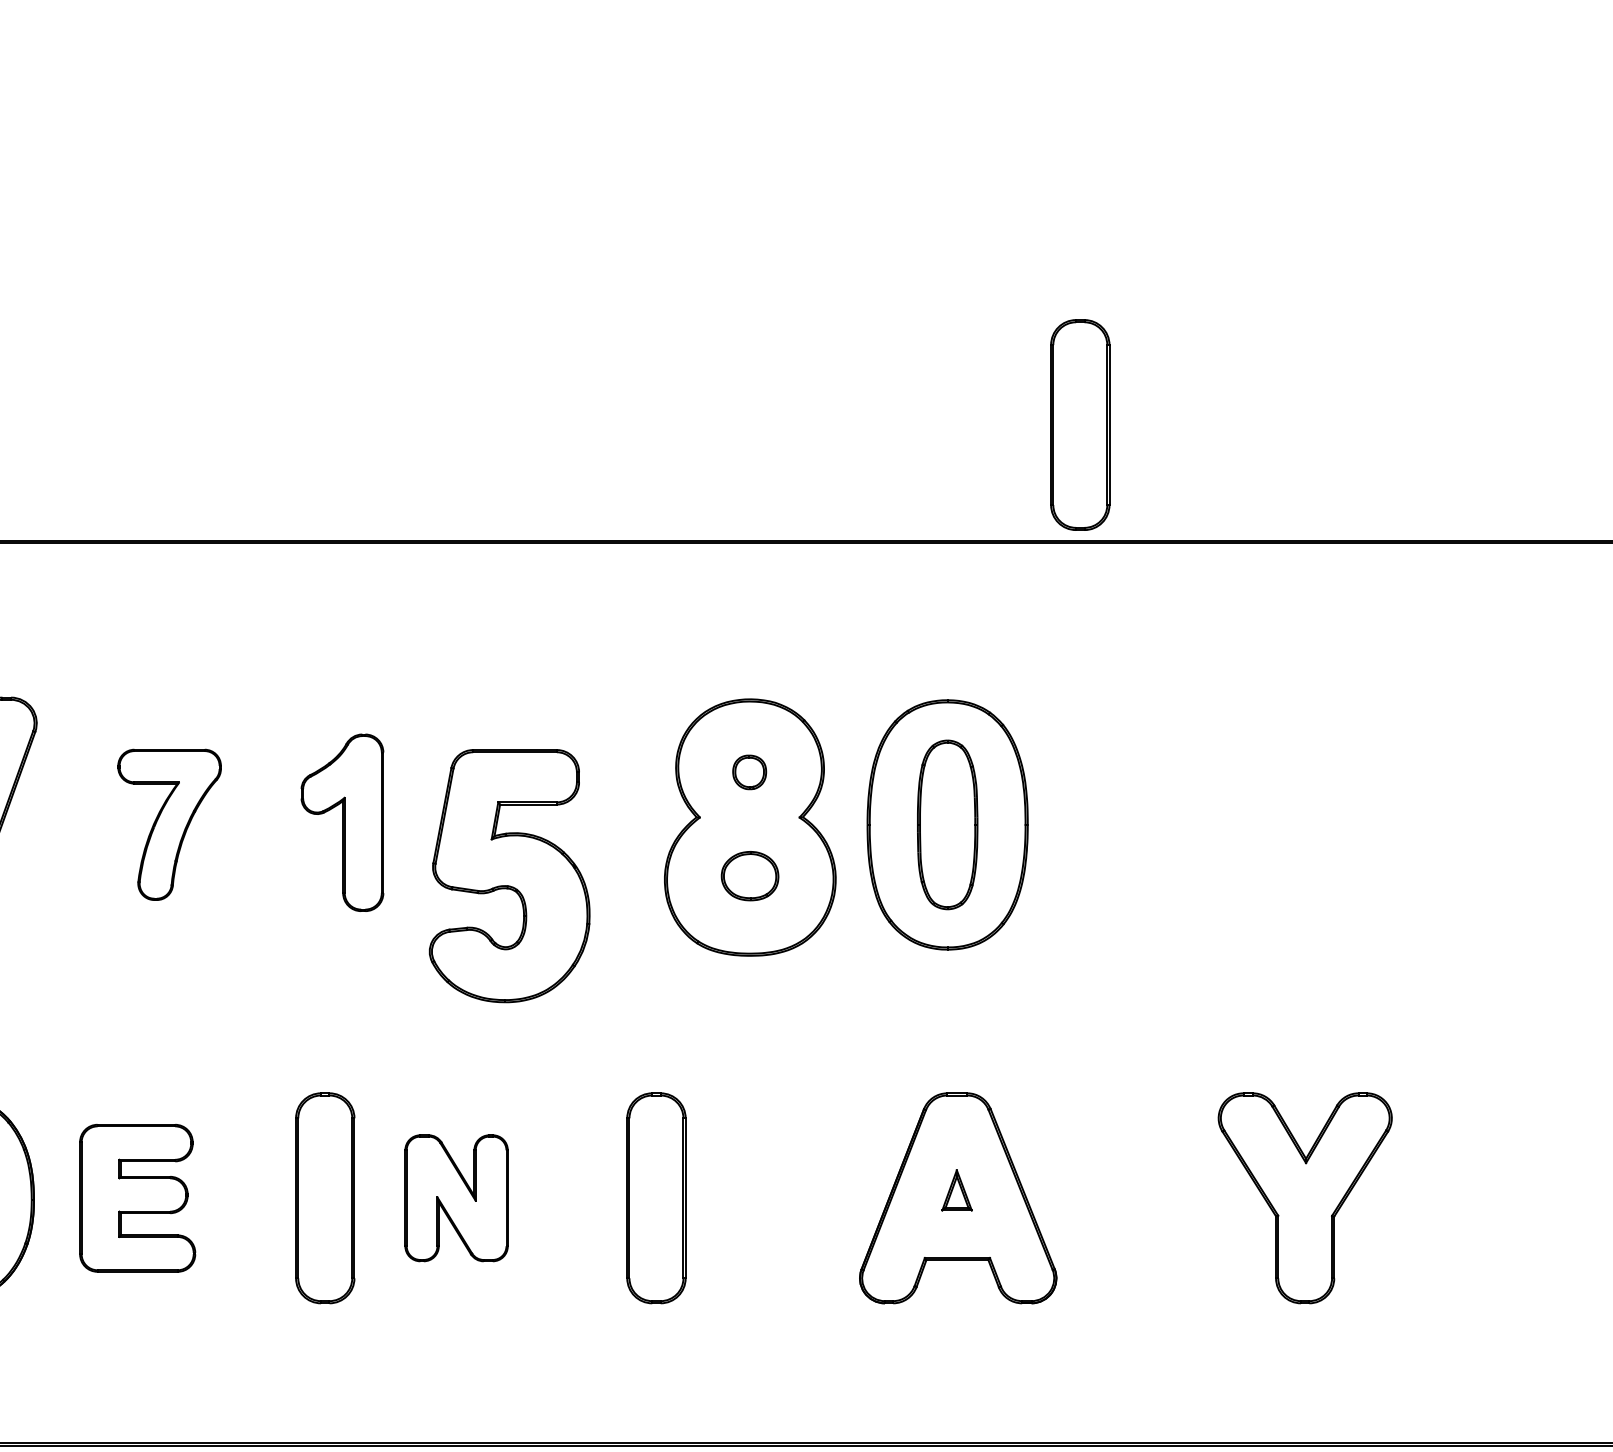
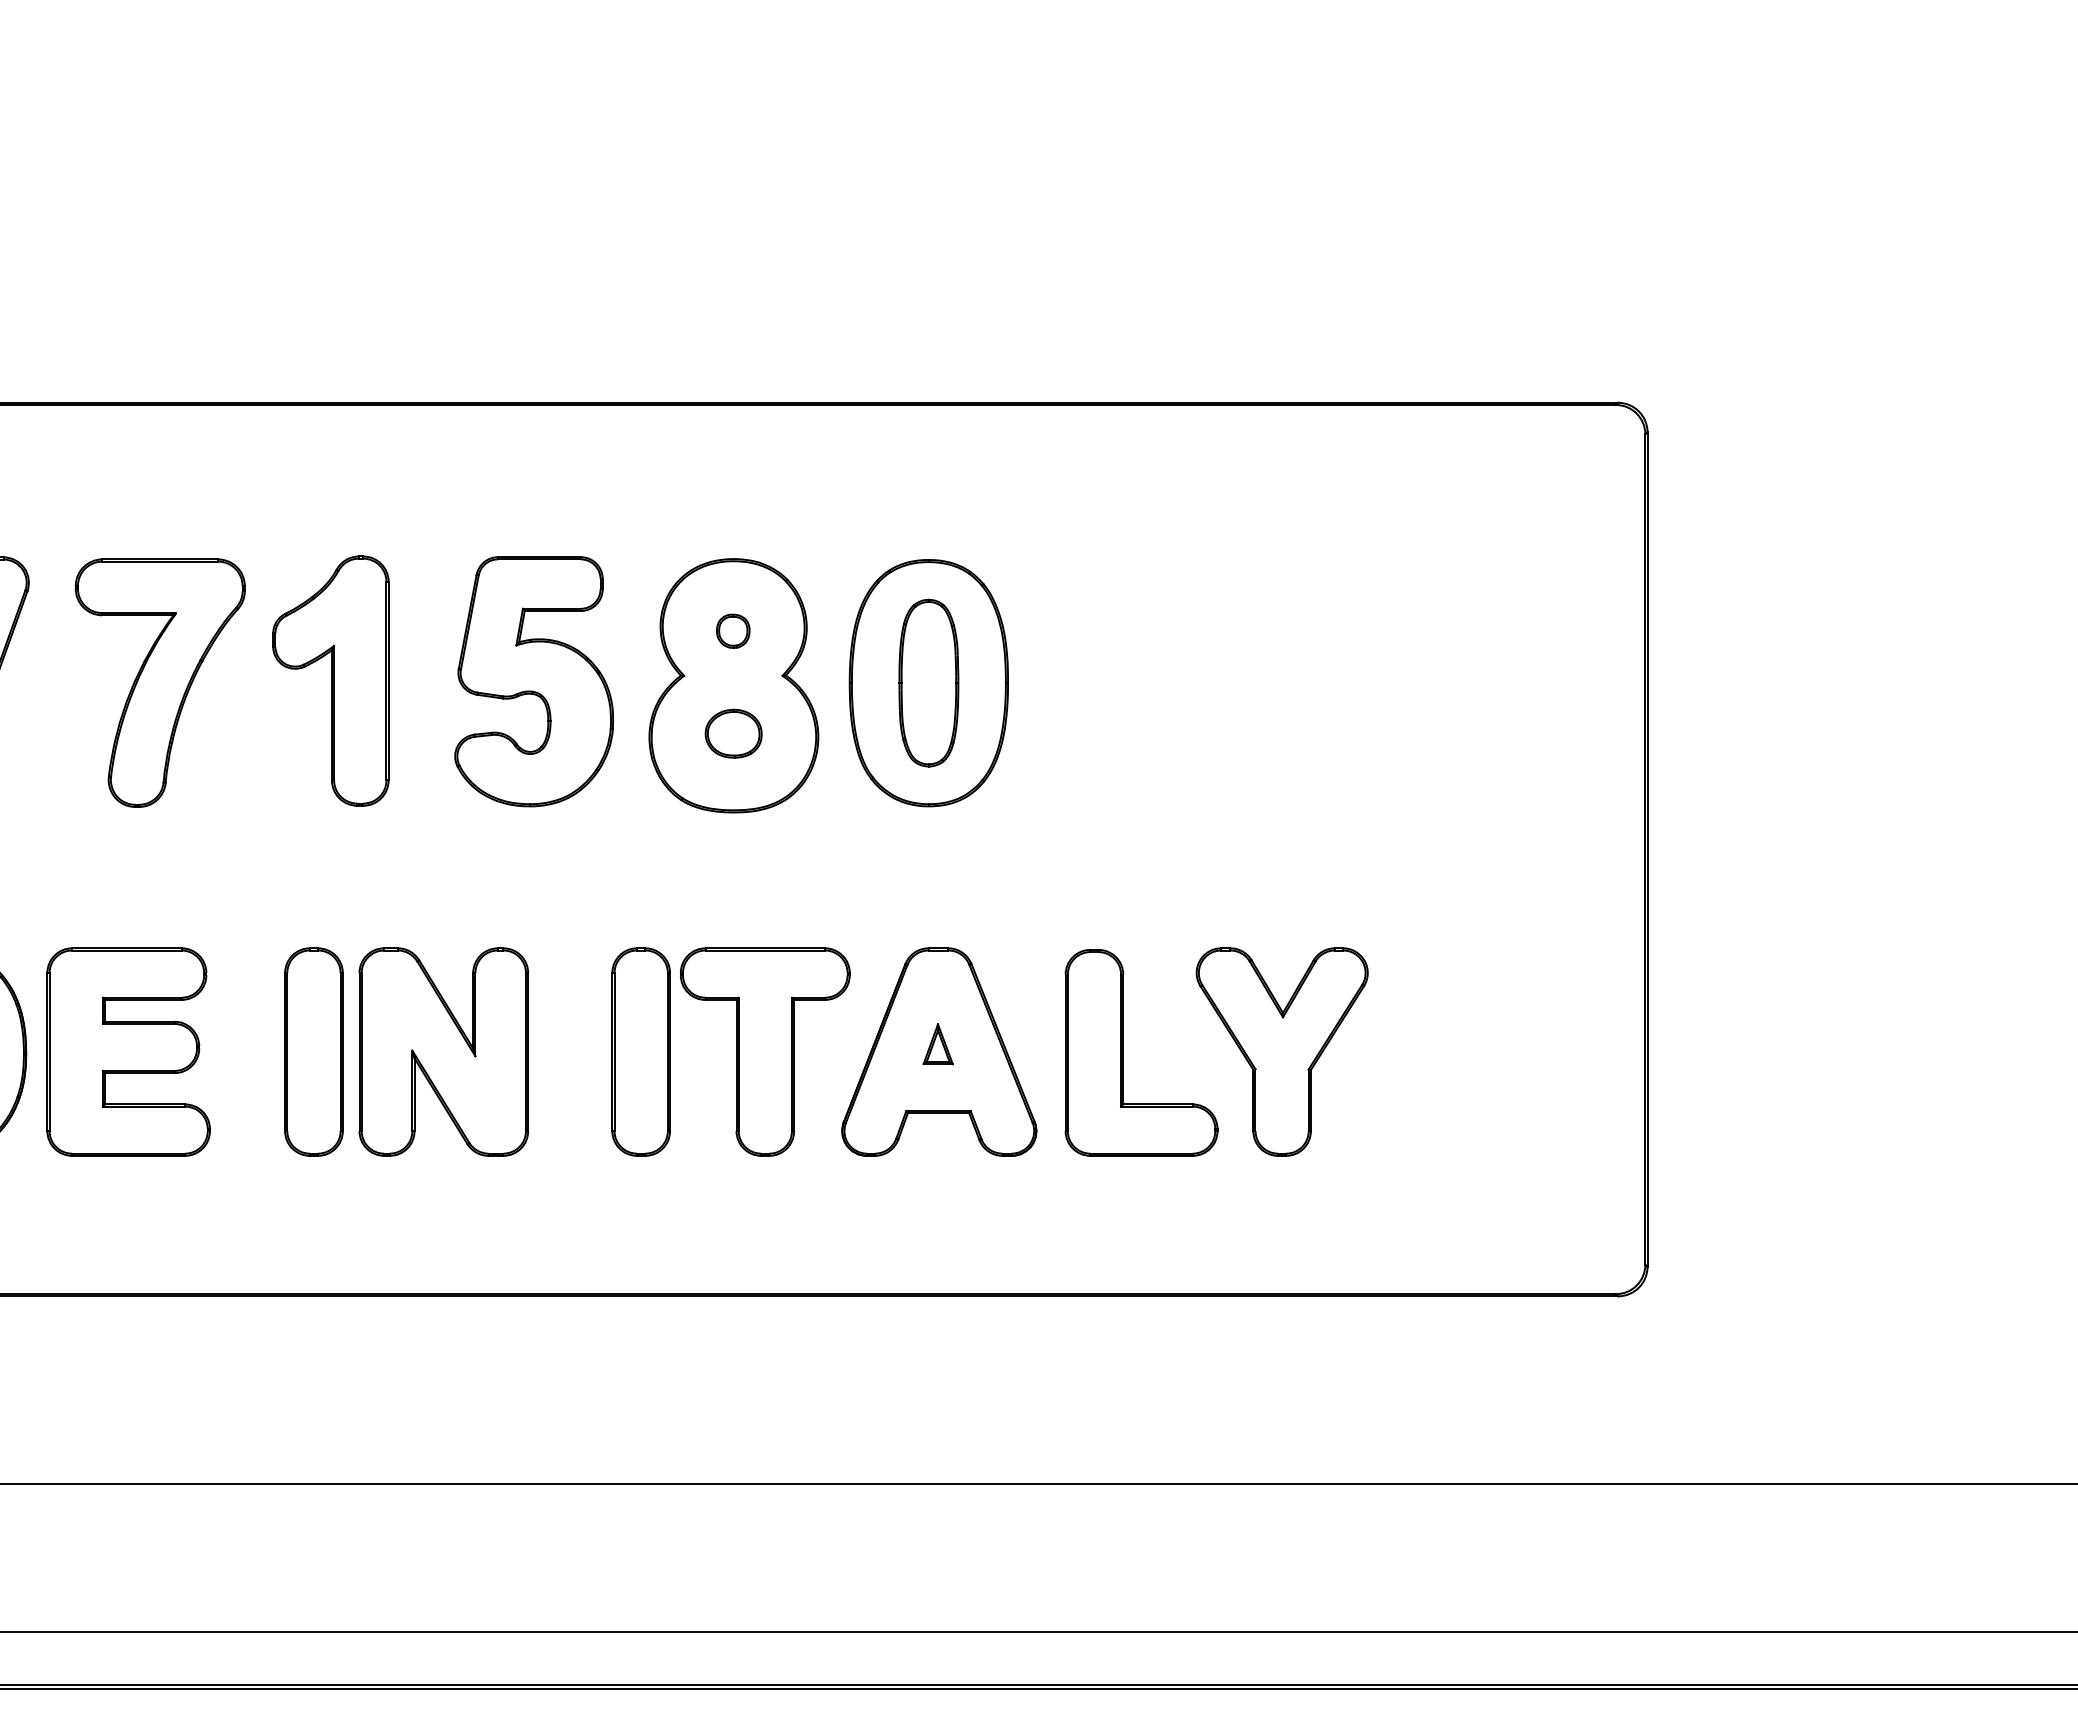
part: (1079, 424) -> (1059, 287), removed
part: (342, 822) -> (330, 680), size x1.43
part: (168, 824) -> (159, 682), size x1.67
part: (509, 875) -> (533, 681), moved
part: (137, 1197) -> (128, 1051), size x1.43
part: (456, 1197) -> (443, 1051), size x1.67
part: (782, 1197) -> (765, 1051), added
part: (1144, 1198) -> (1123, 1052), added

